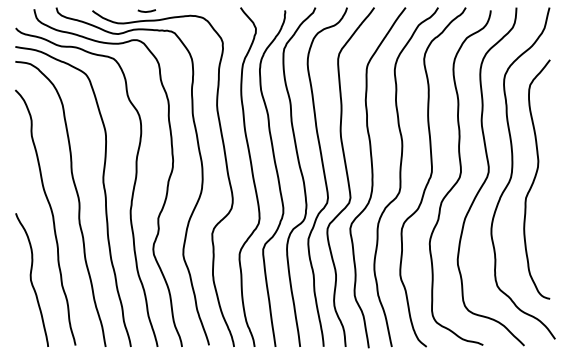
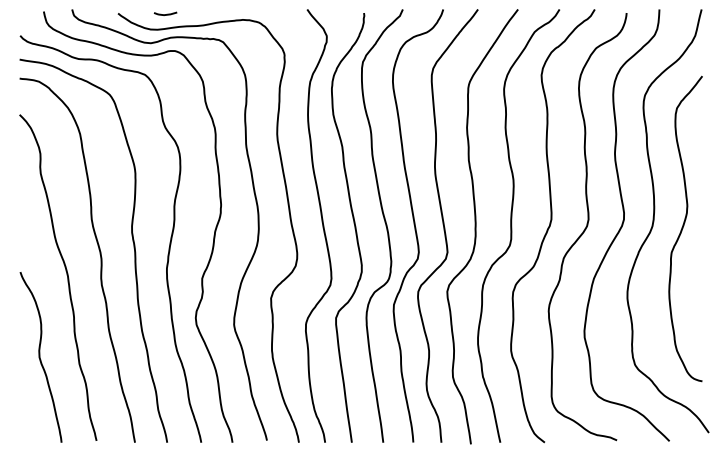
curve: (146, 11) -> (165, 14), moved

